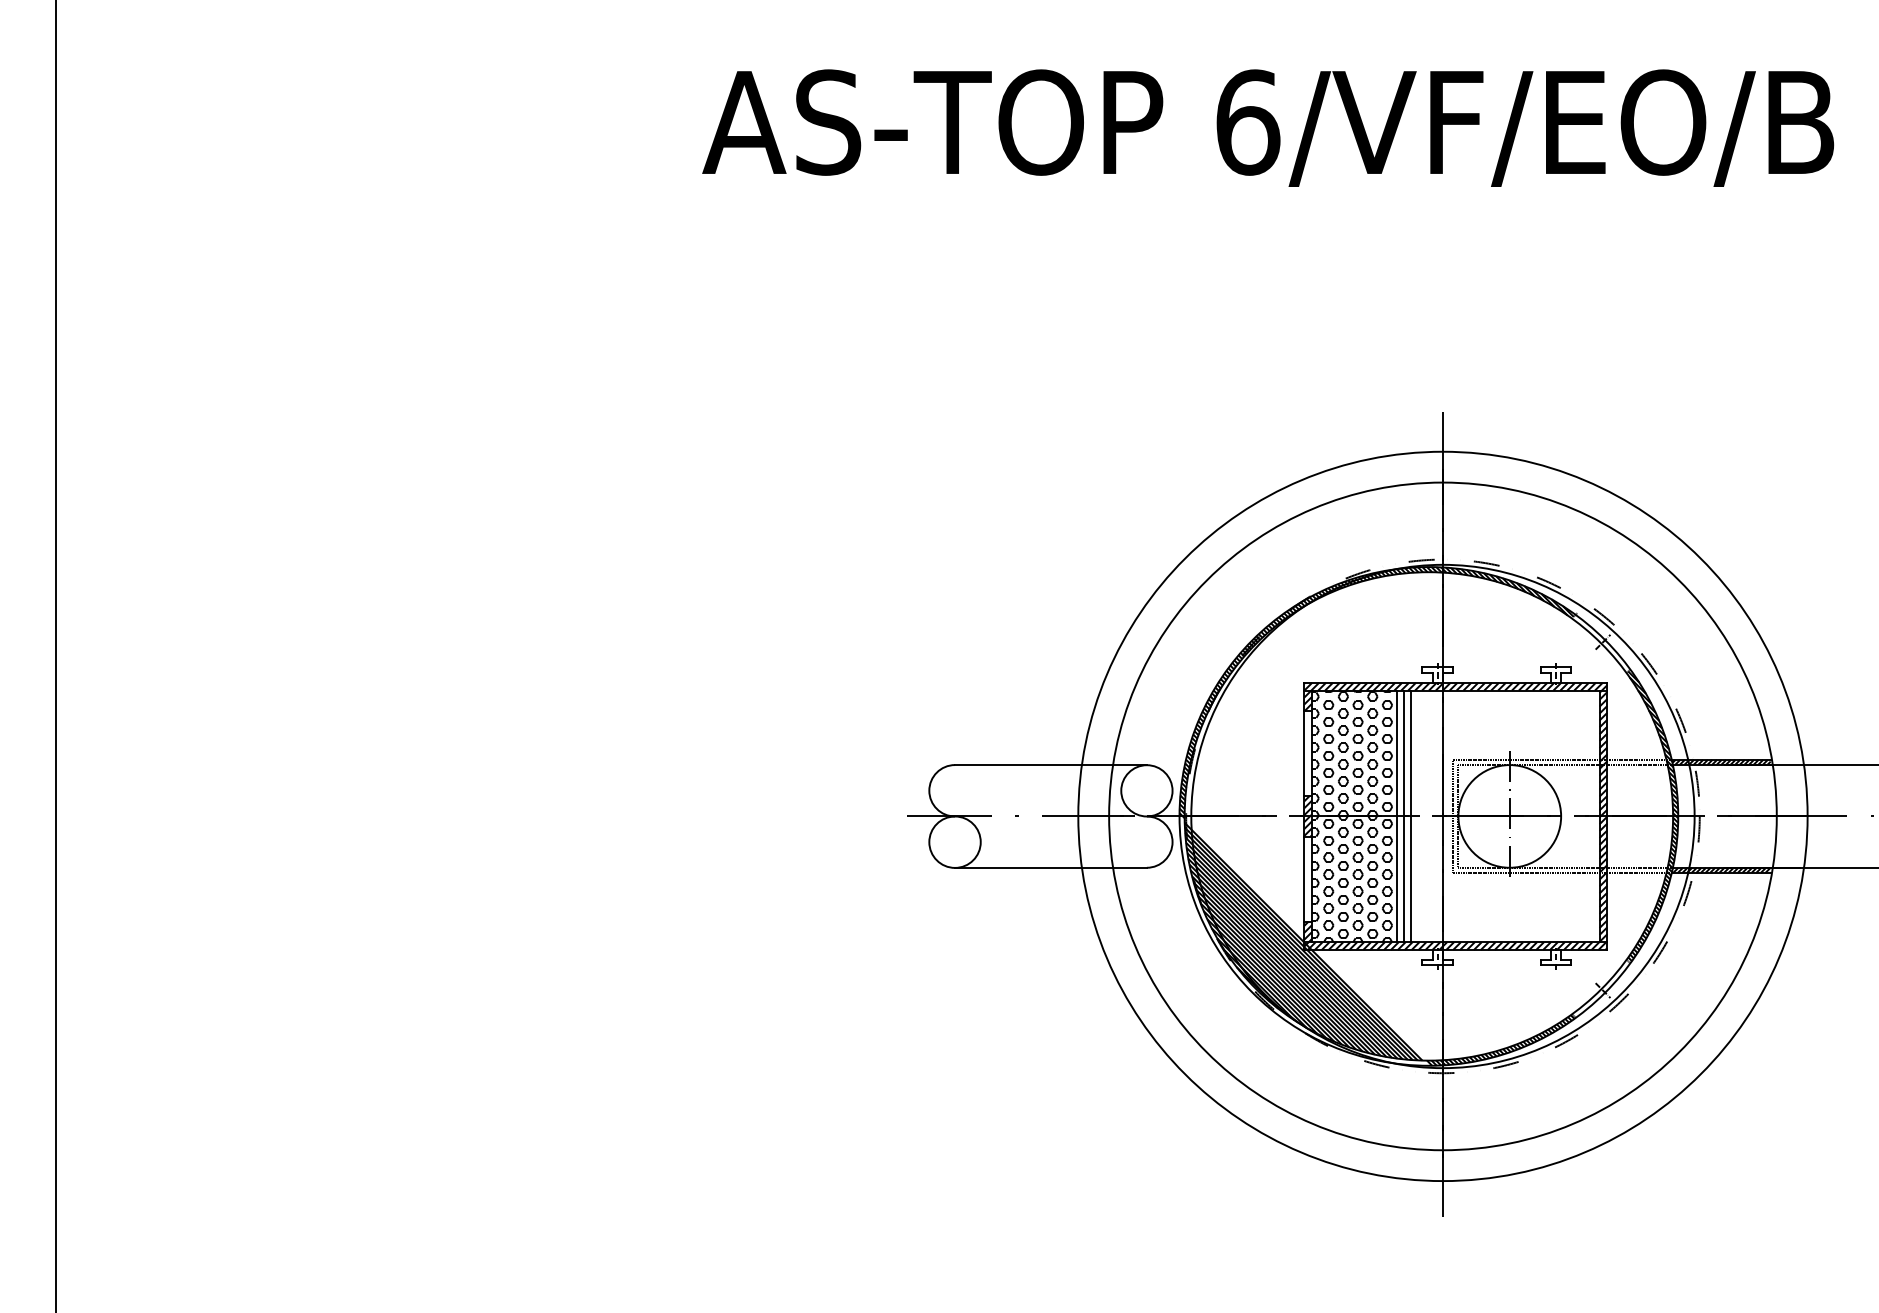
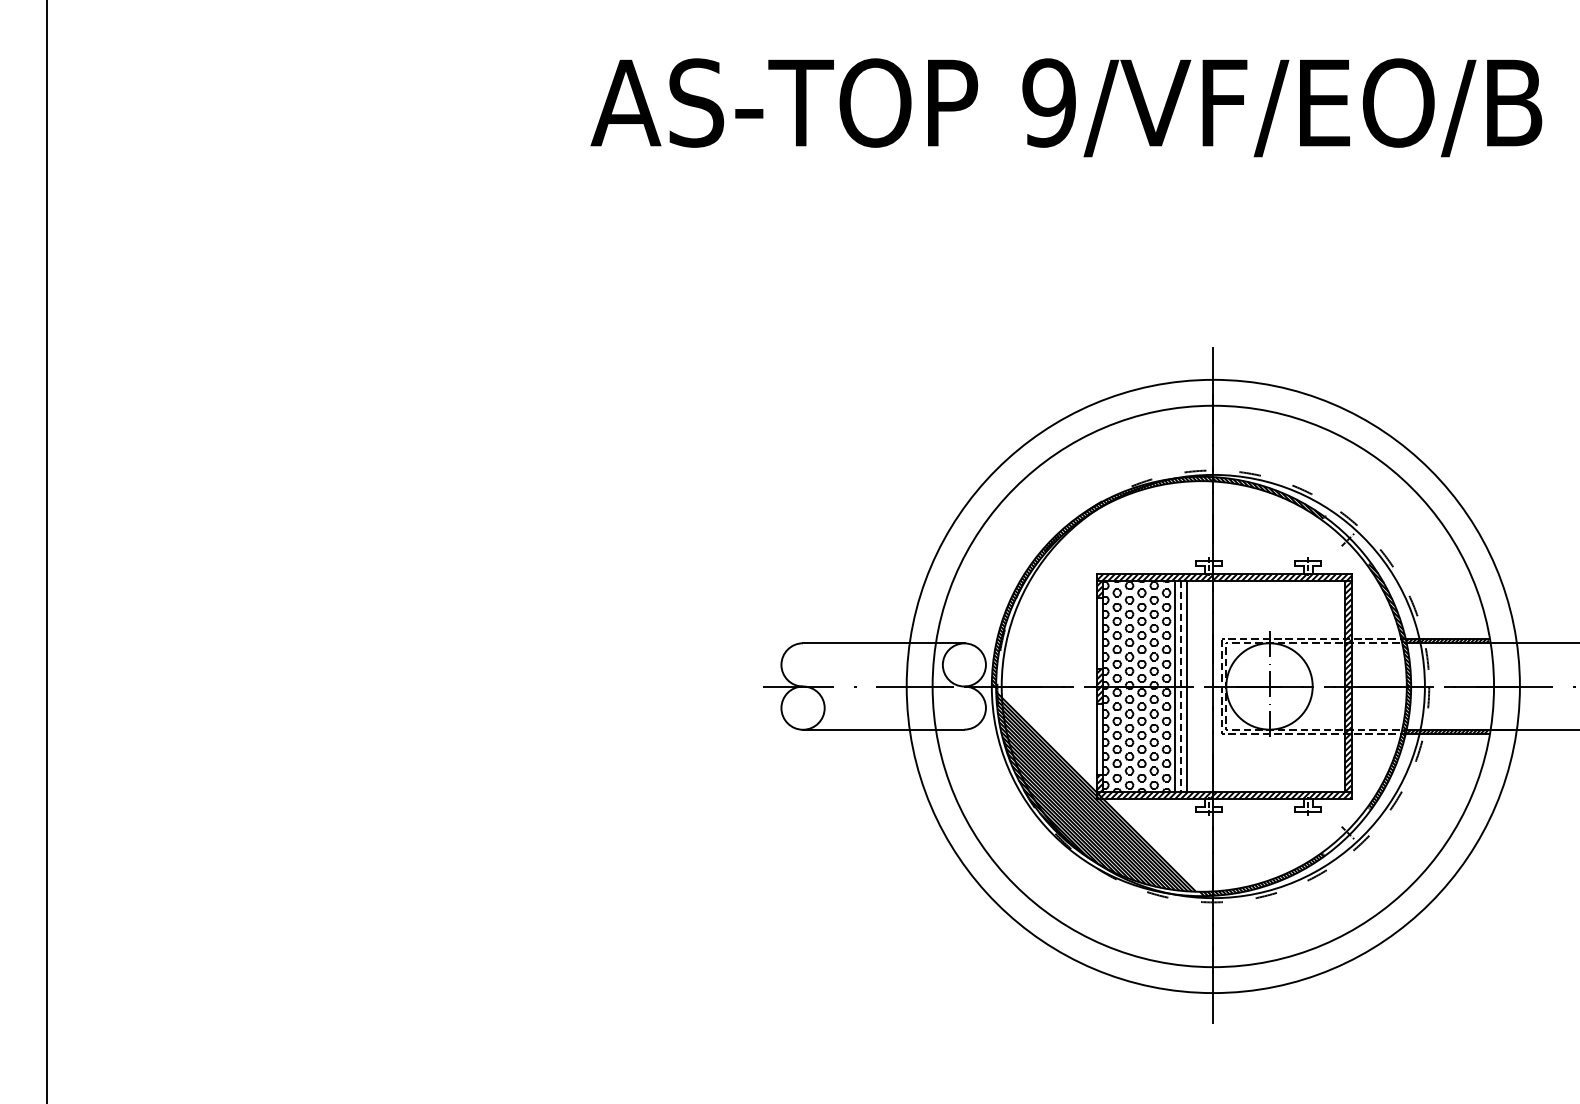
text: (1248, 121) -> (1049, 102), 6/VF/EO/B -> 9/VF/EO/B
line: (1403, 816) -> (1180, 686), solid -> dashed

